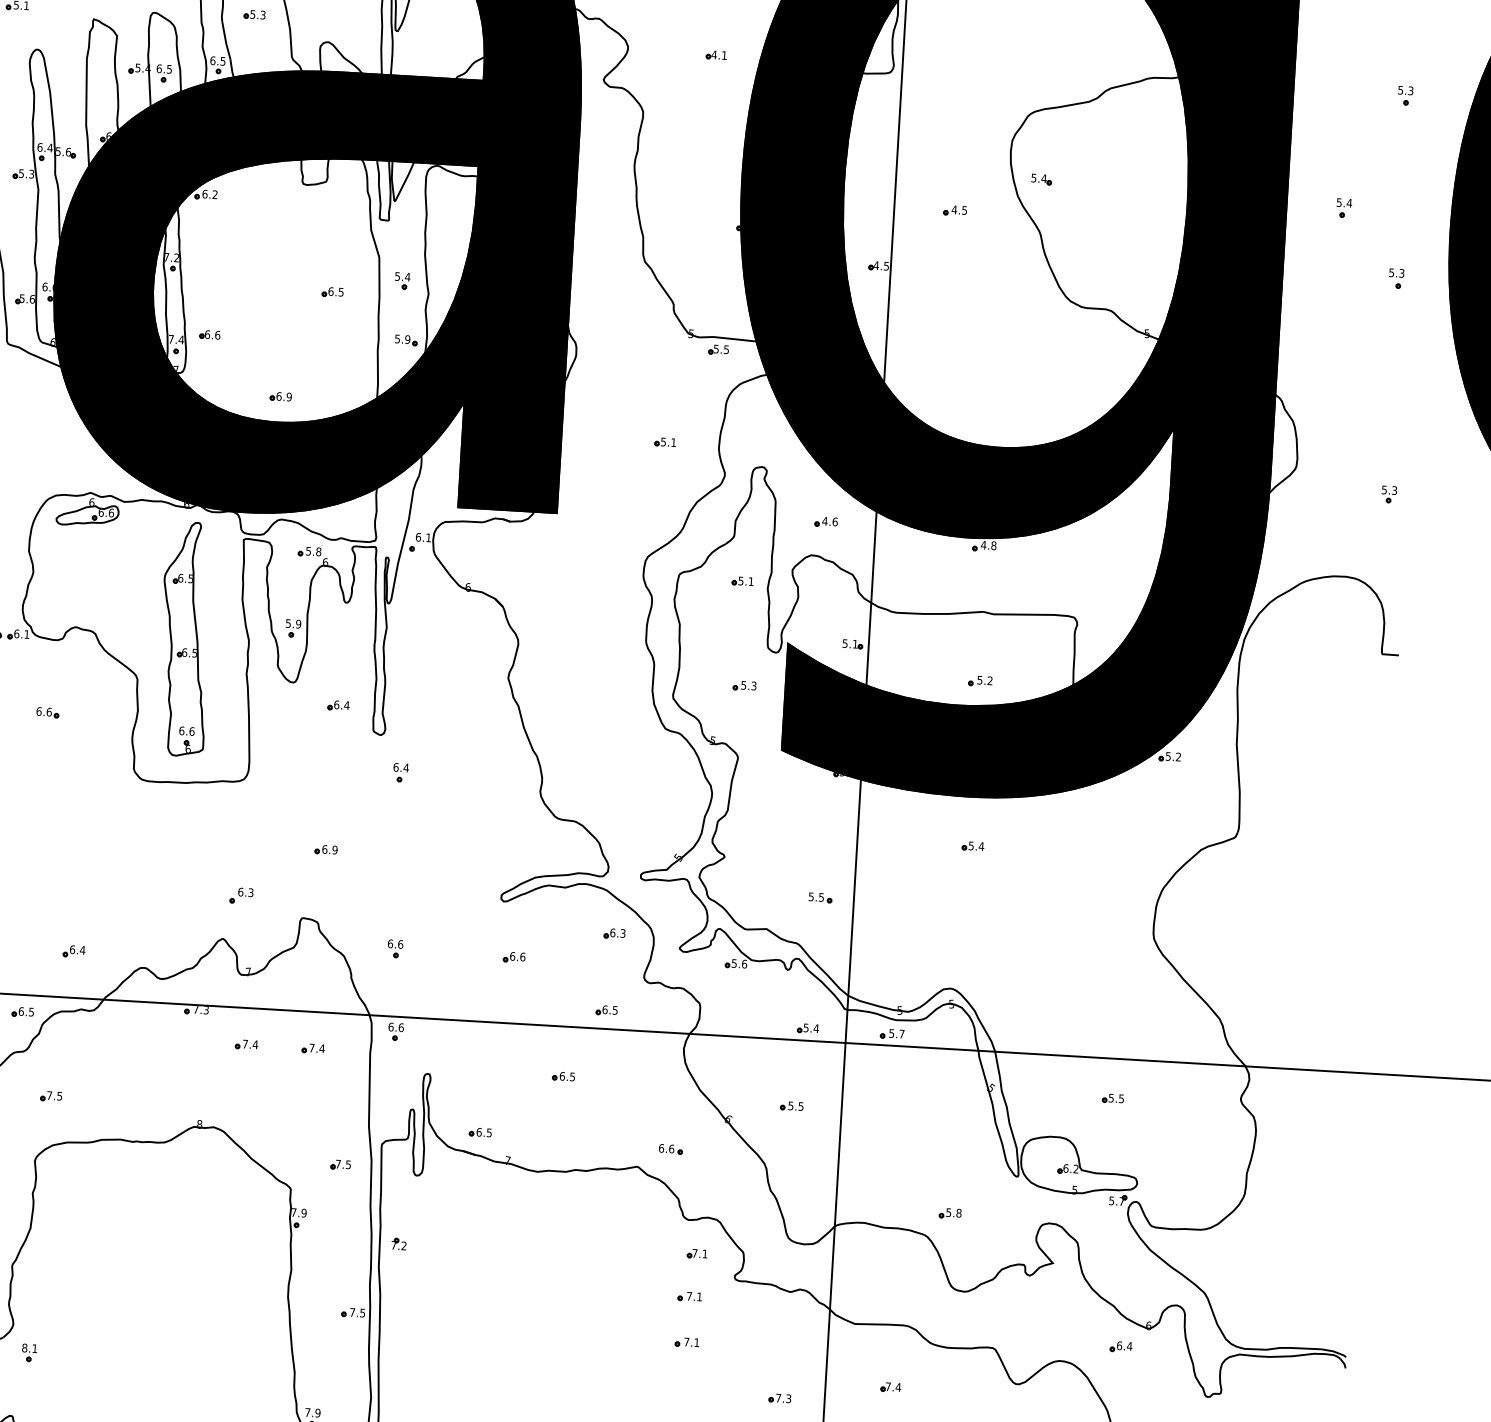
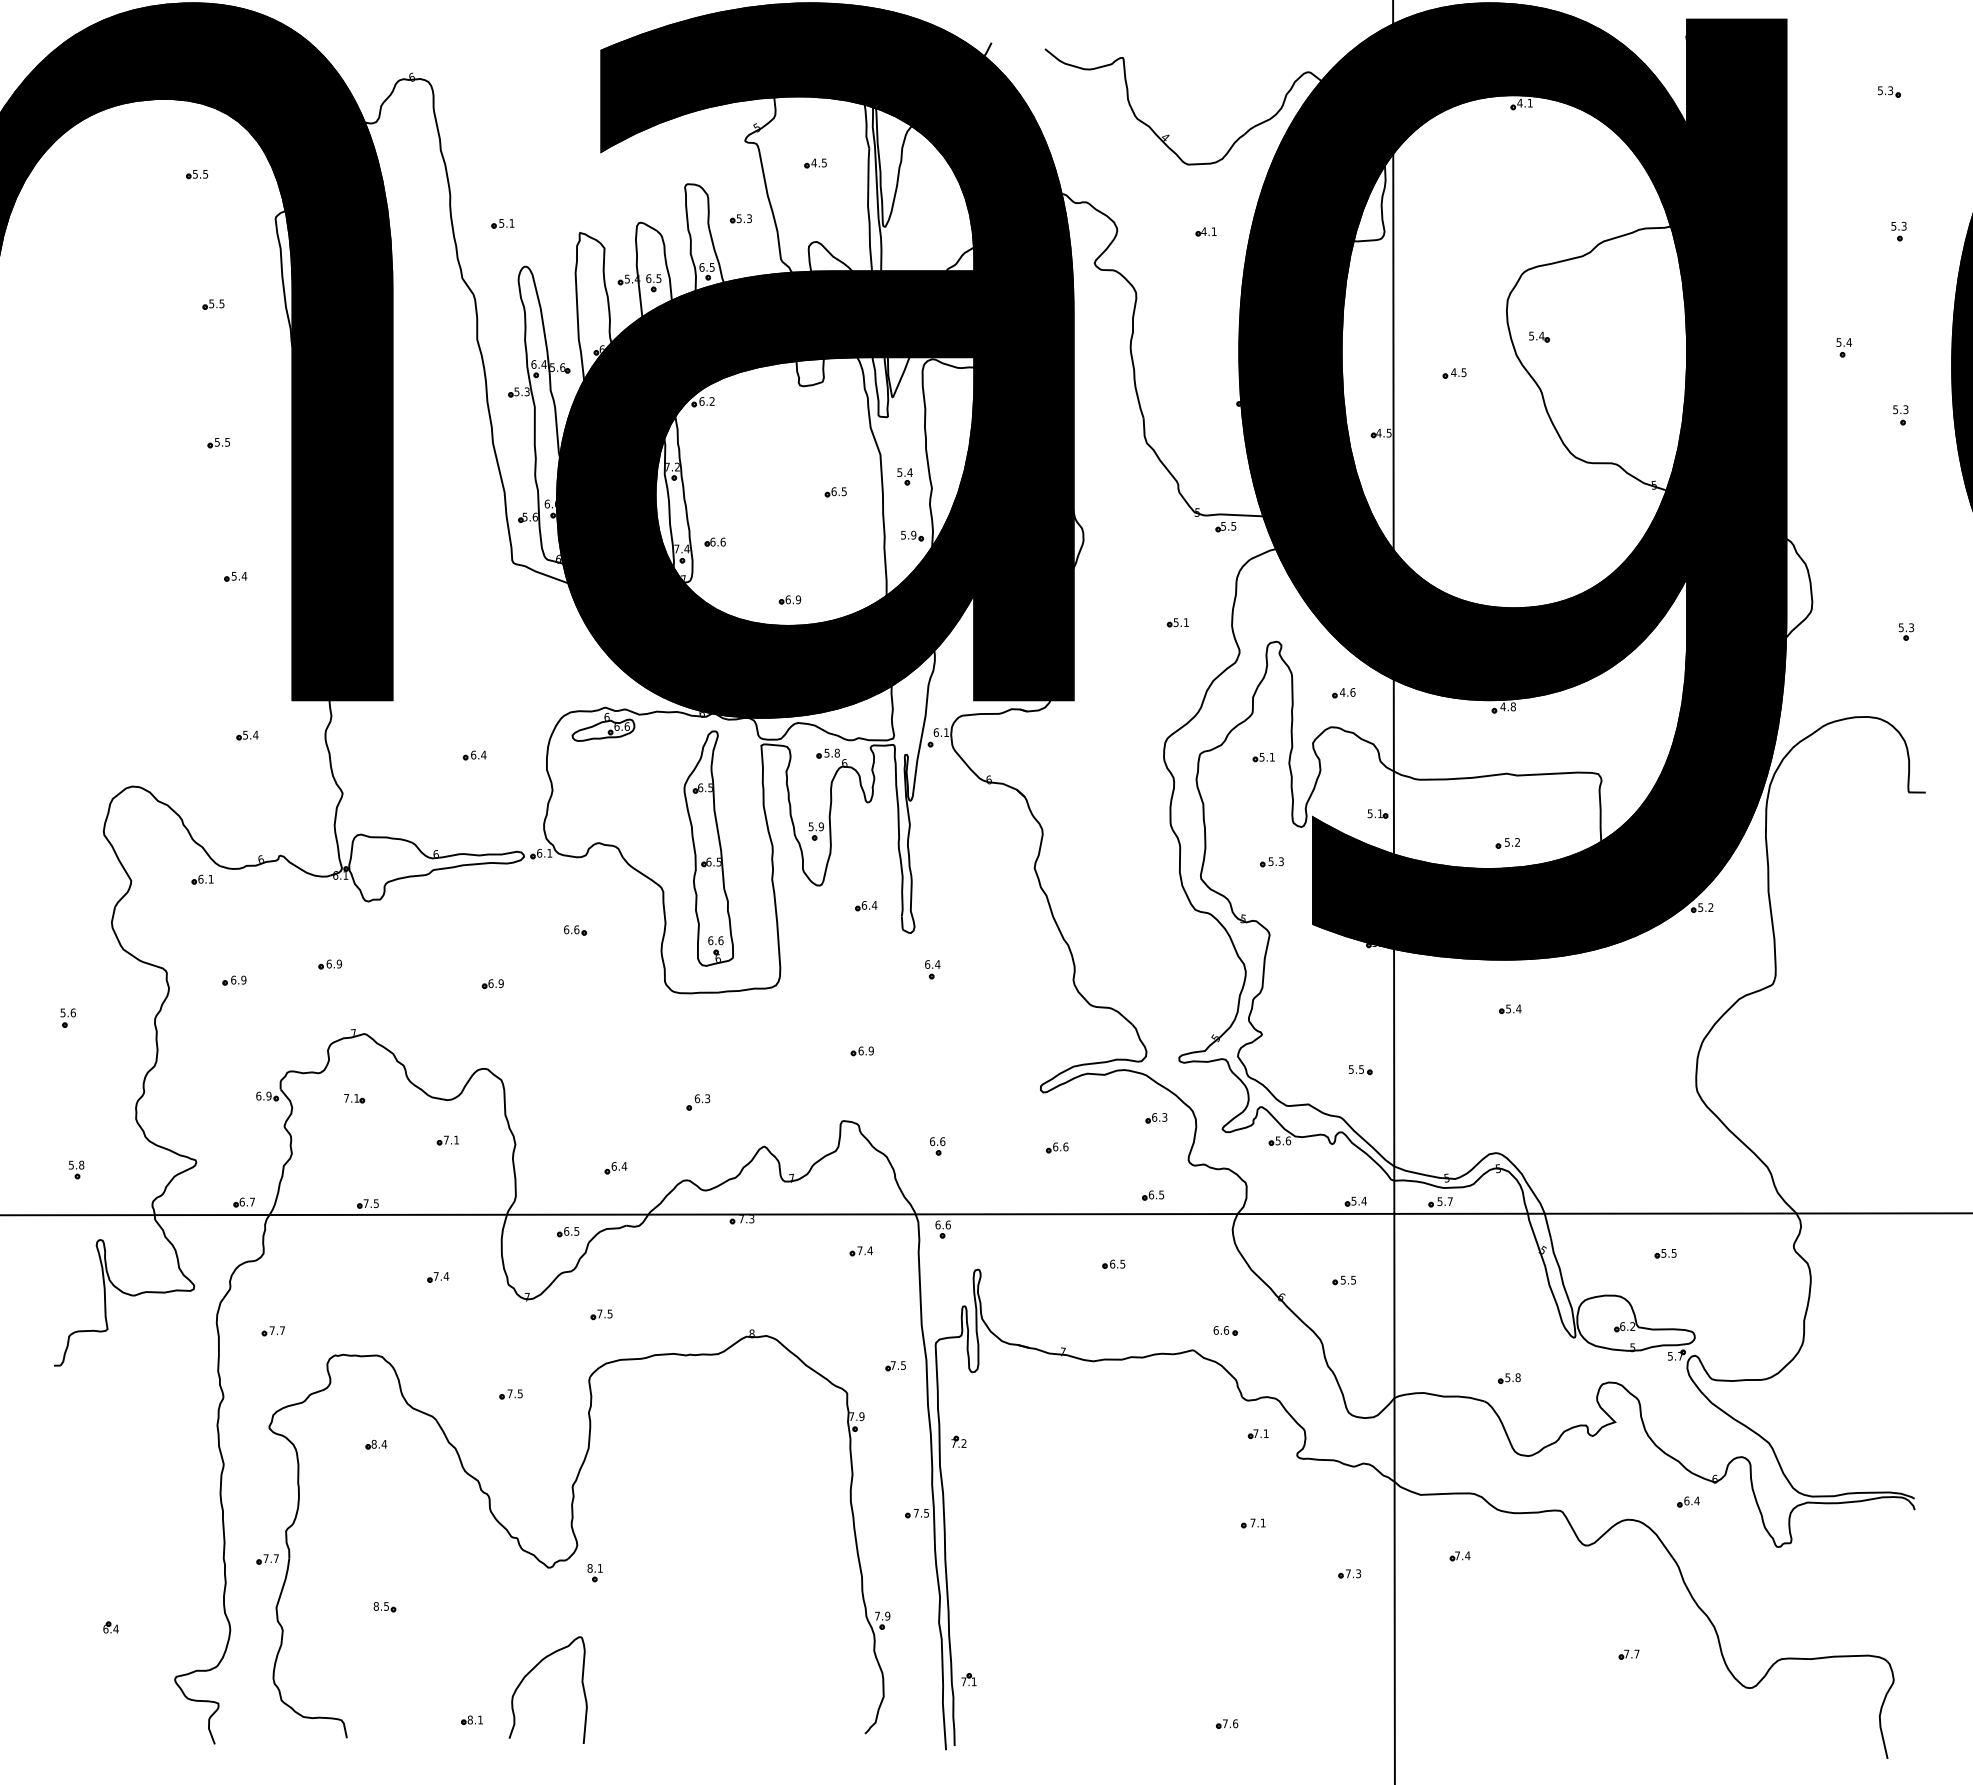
part: (241, 895) -> (698, 1102), moved
part: (245, 1044) -> (793, 1251), removed
part: (480, 1131) -> (1033, 1324), removed
part: (689, 1296) -> (1253, 1477), removed

